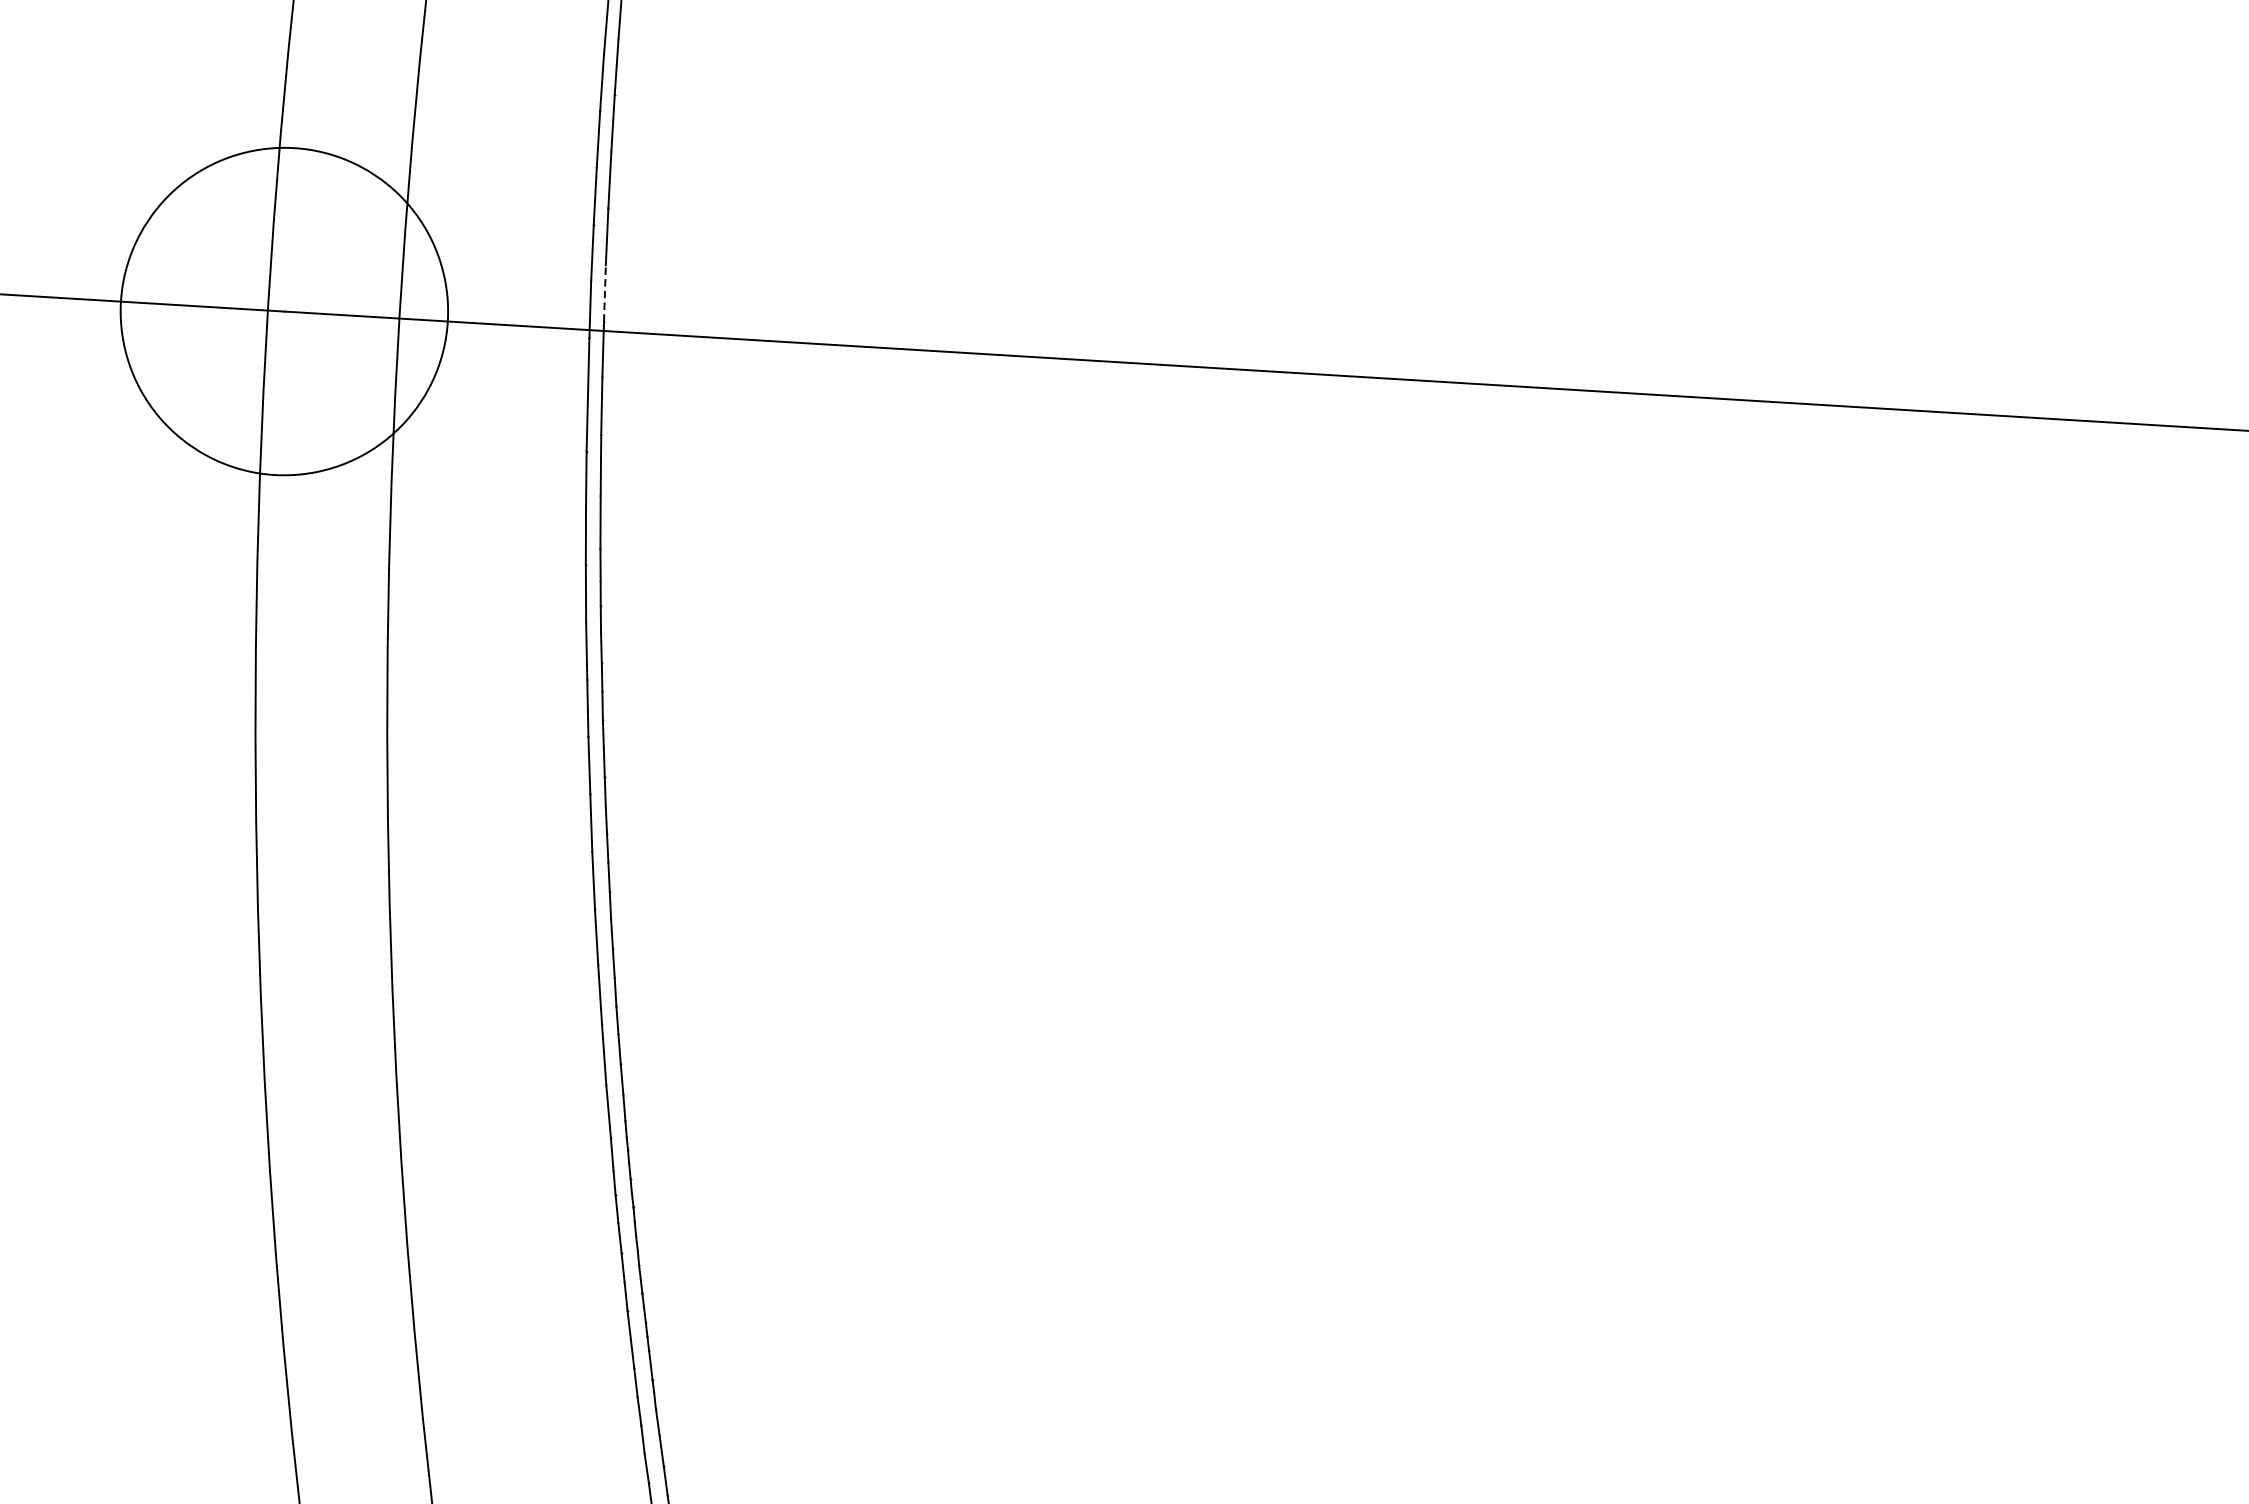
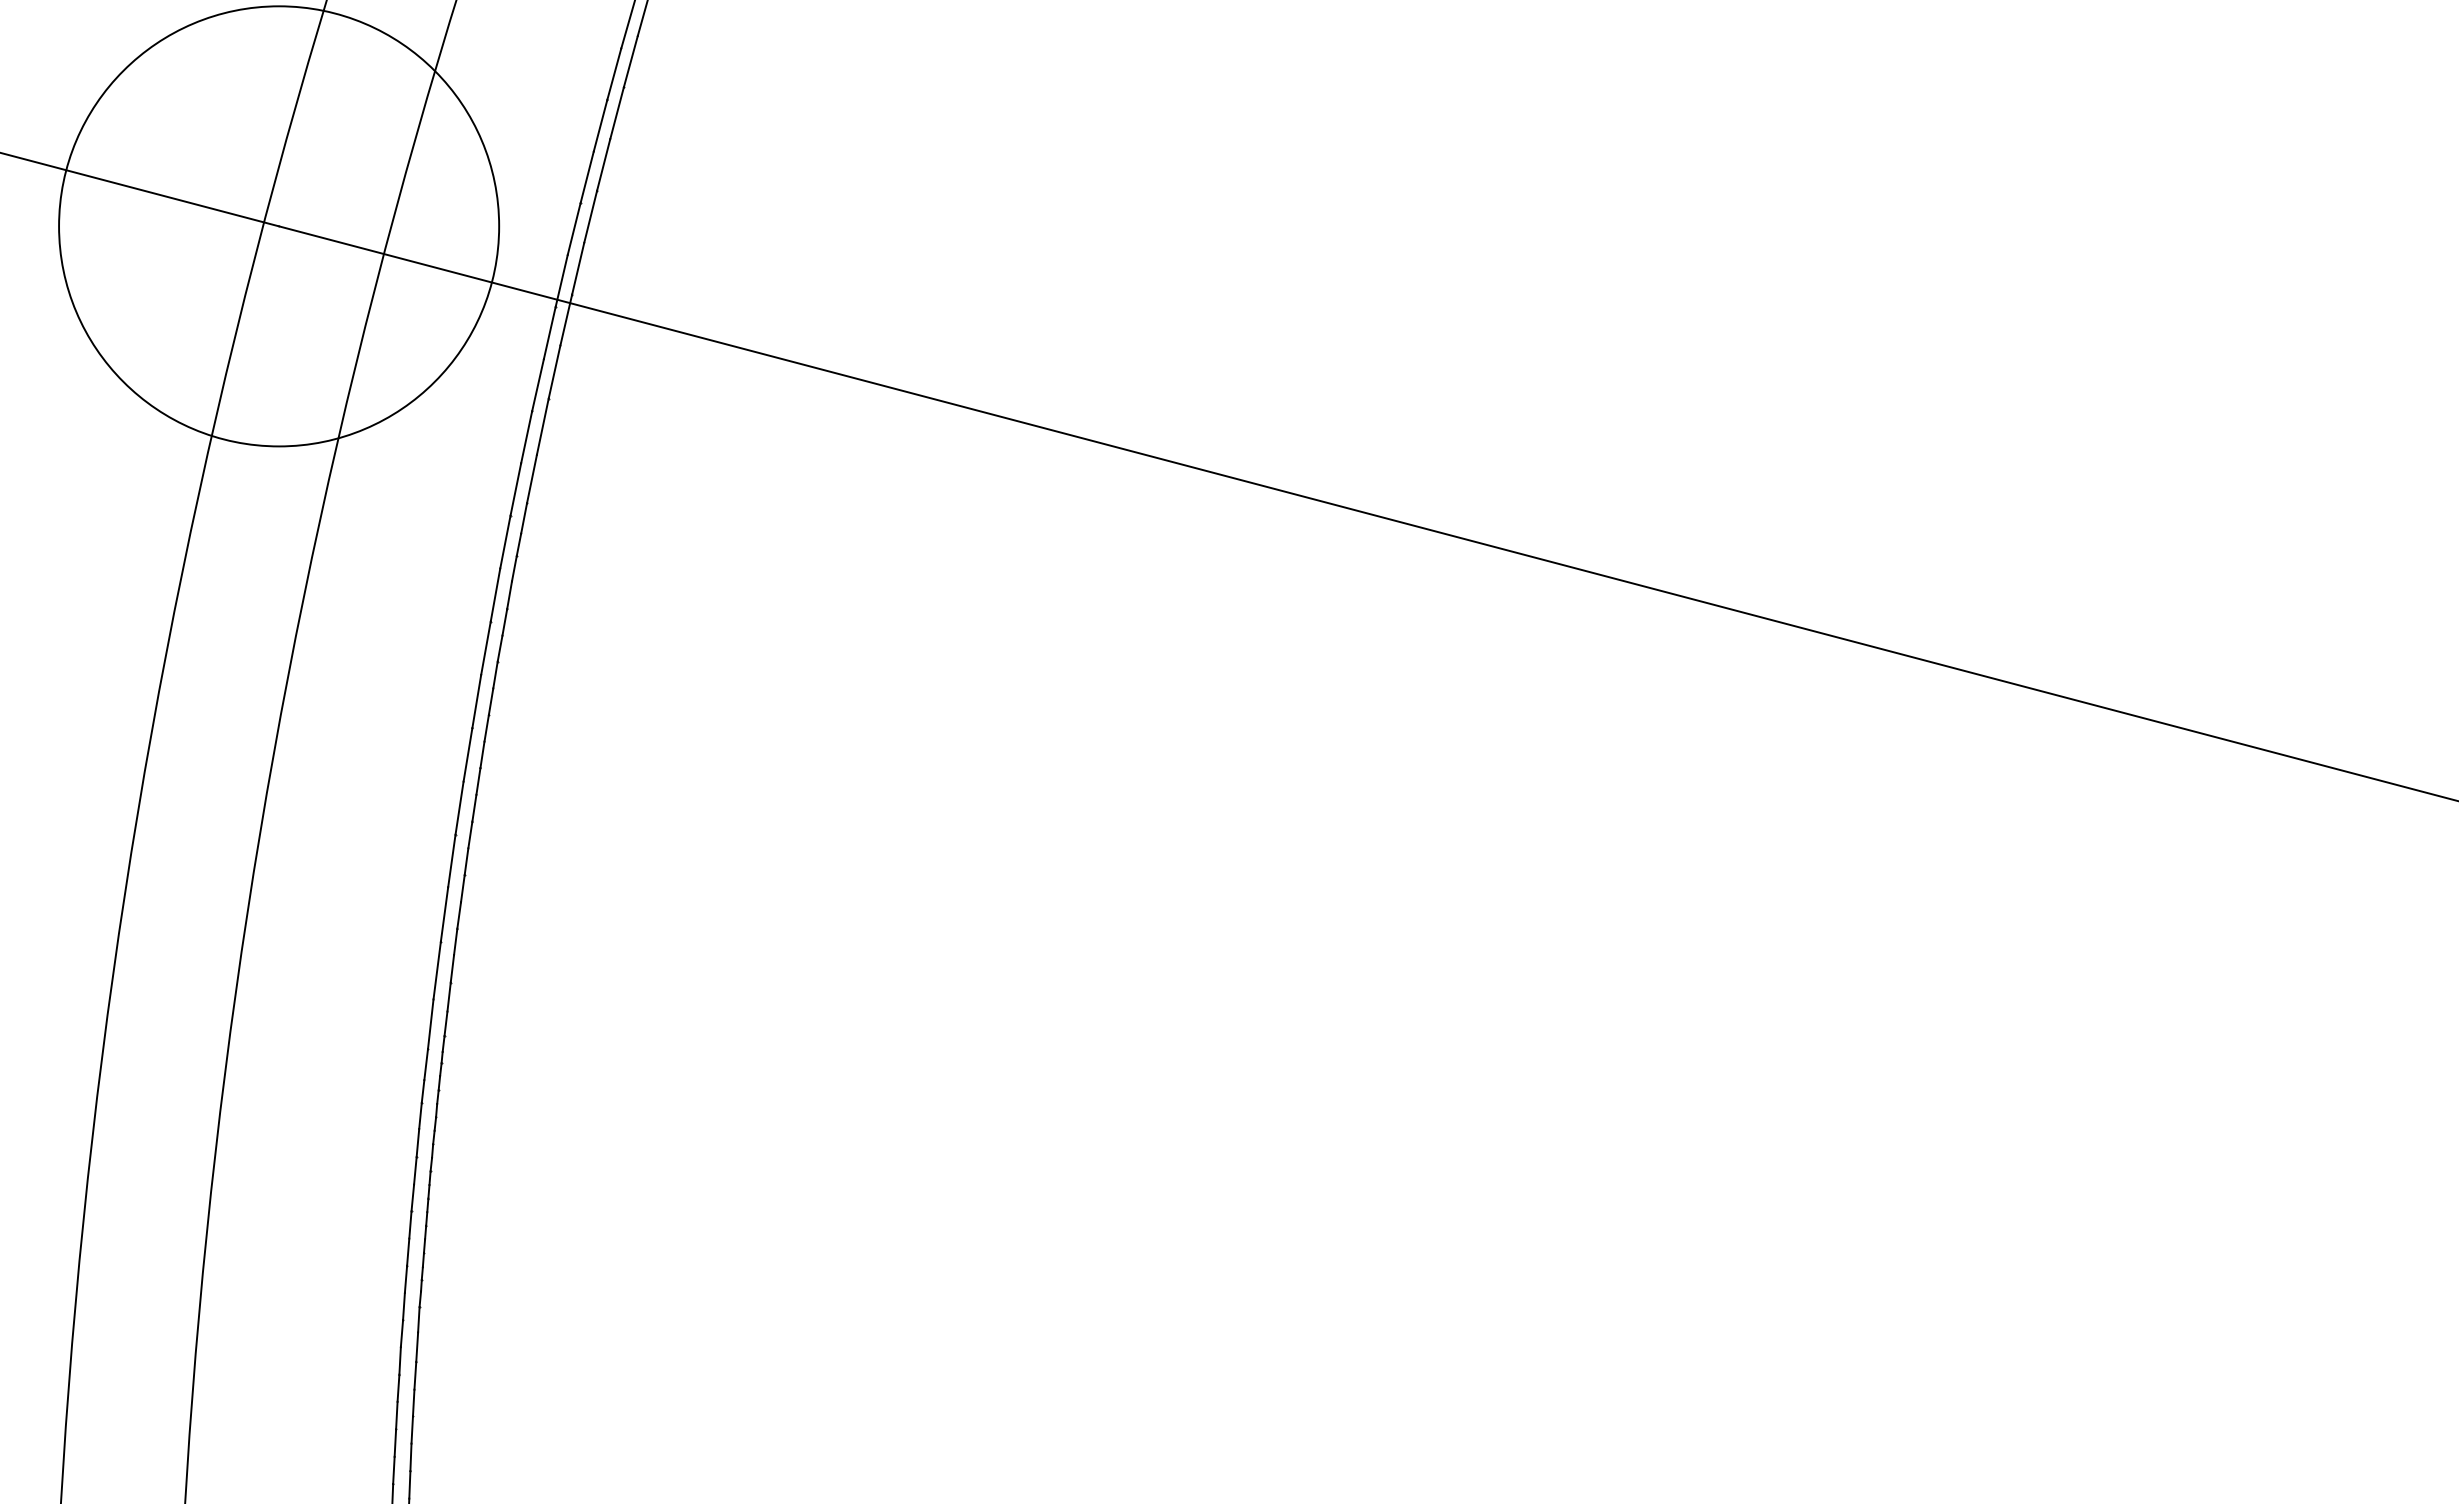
line: (605, 293) -> (578, 268), dashed -> solid
circle: (284, 311) -> (279, 226), size x1.43

